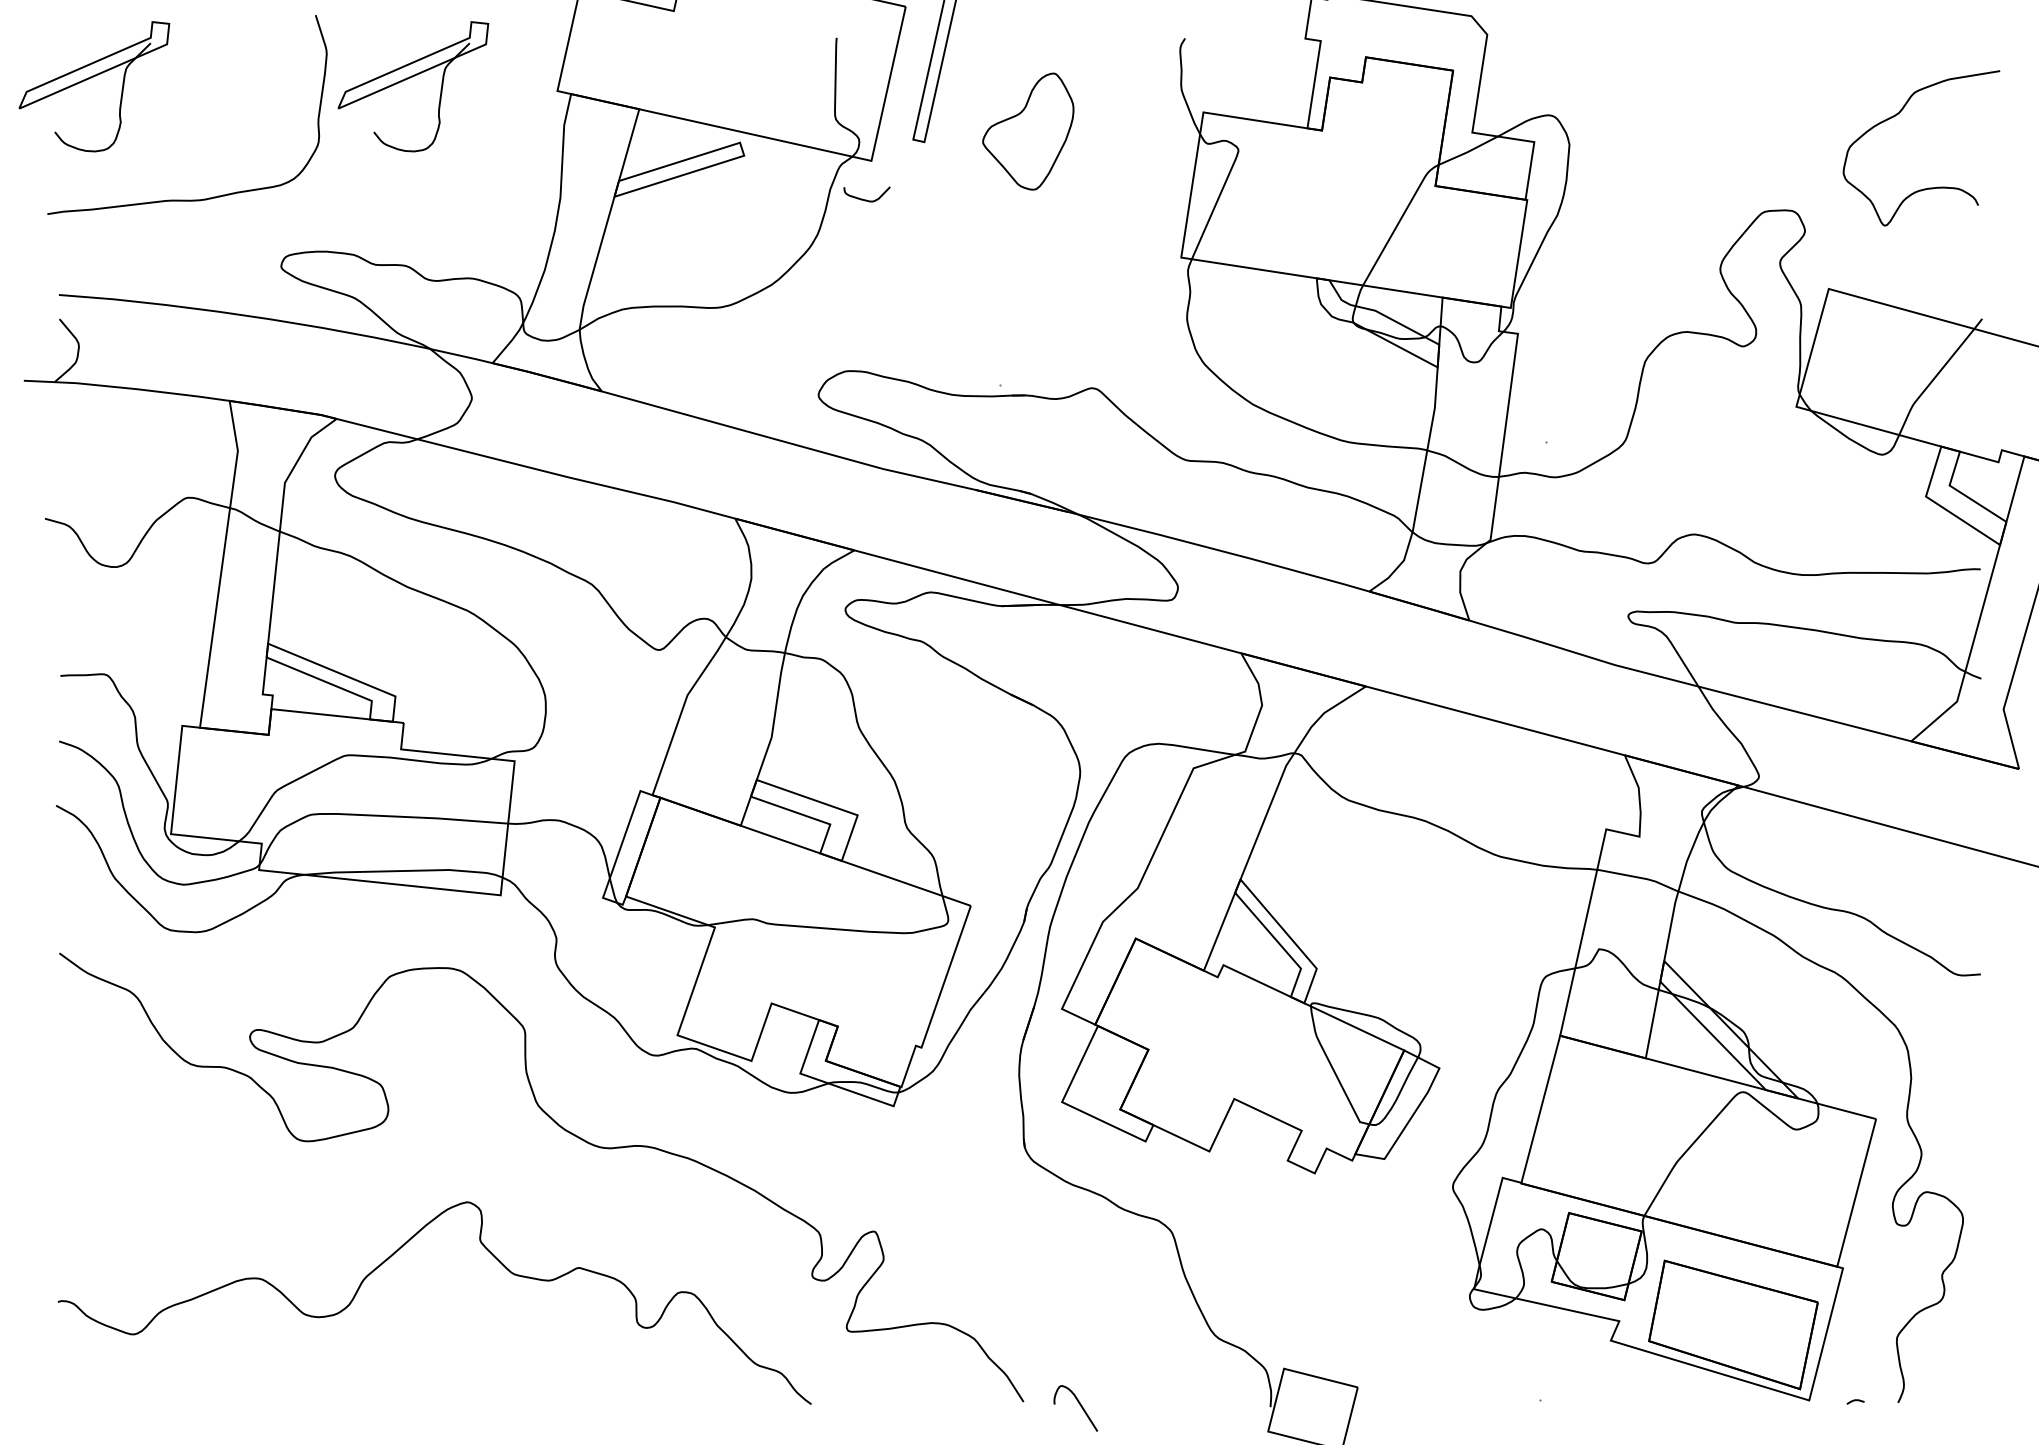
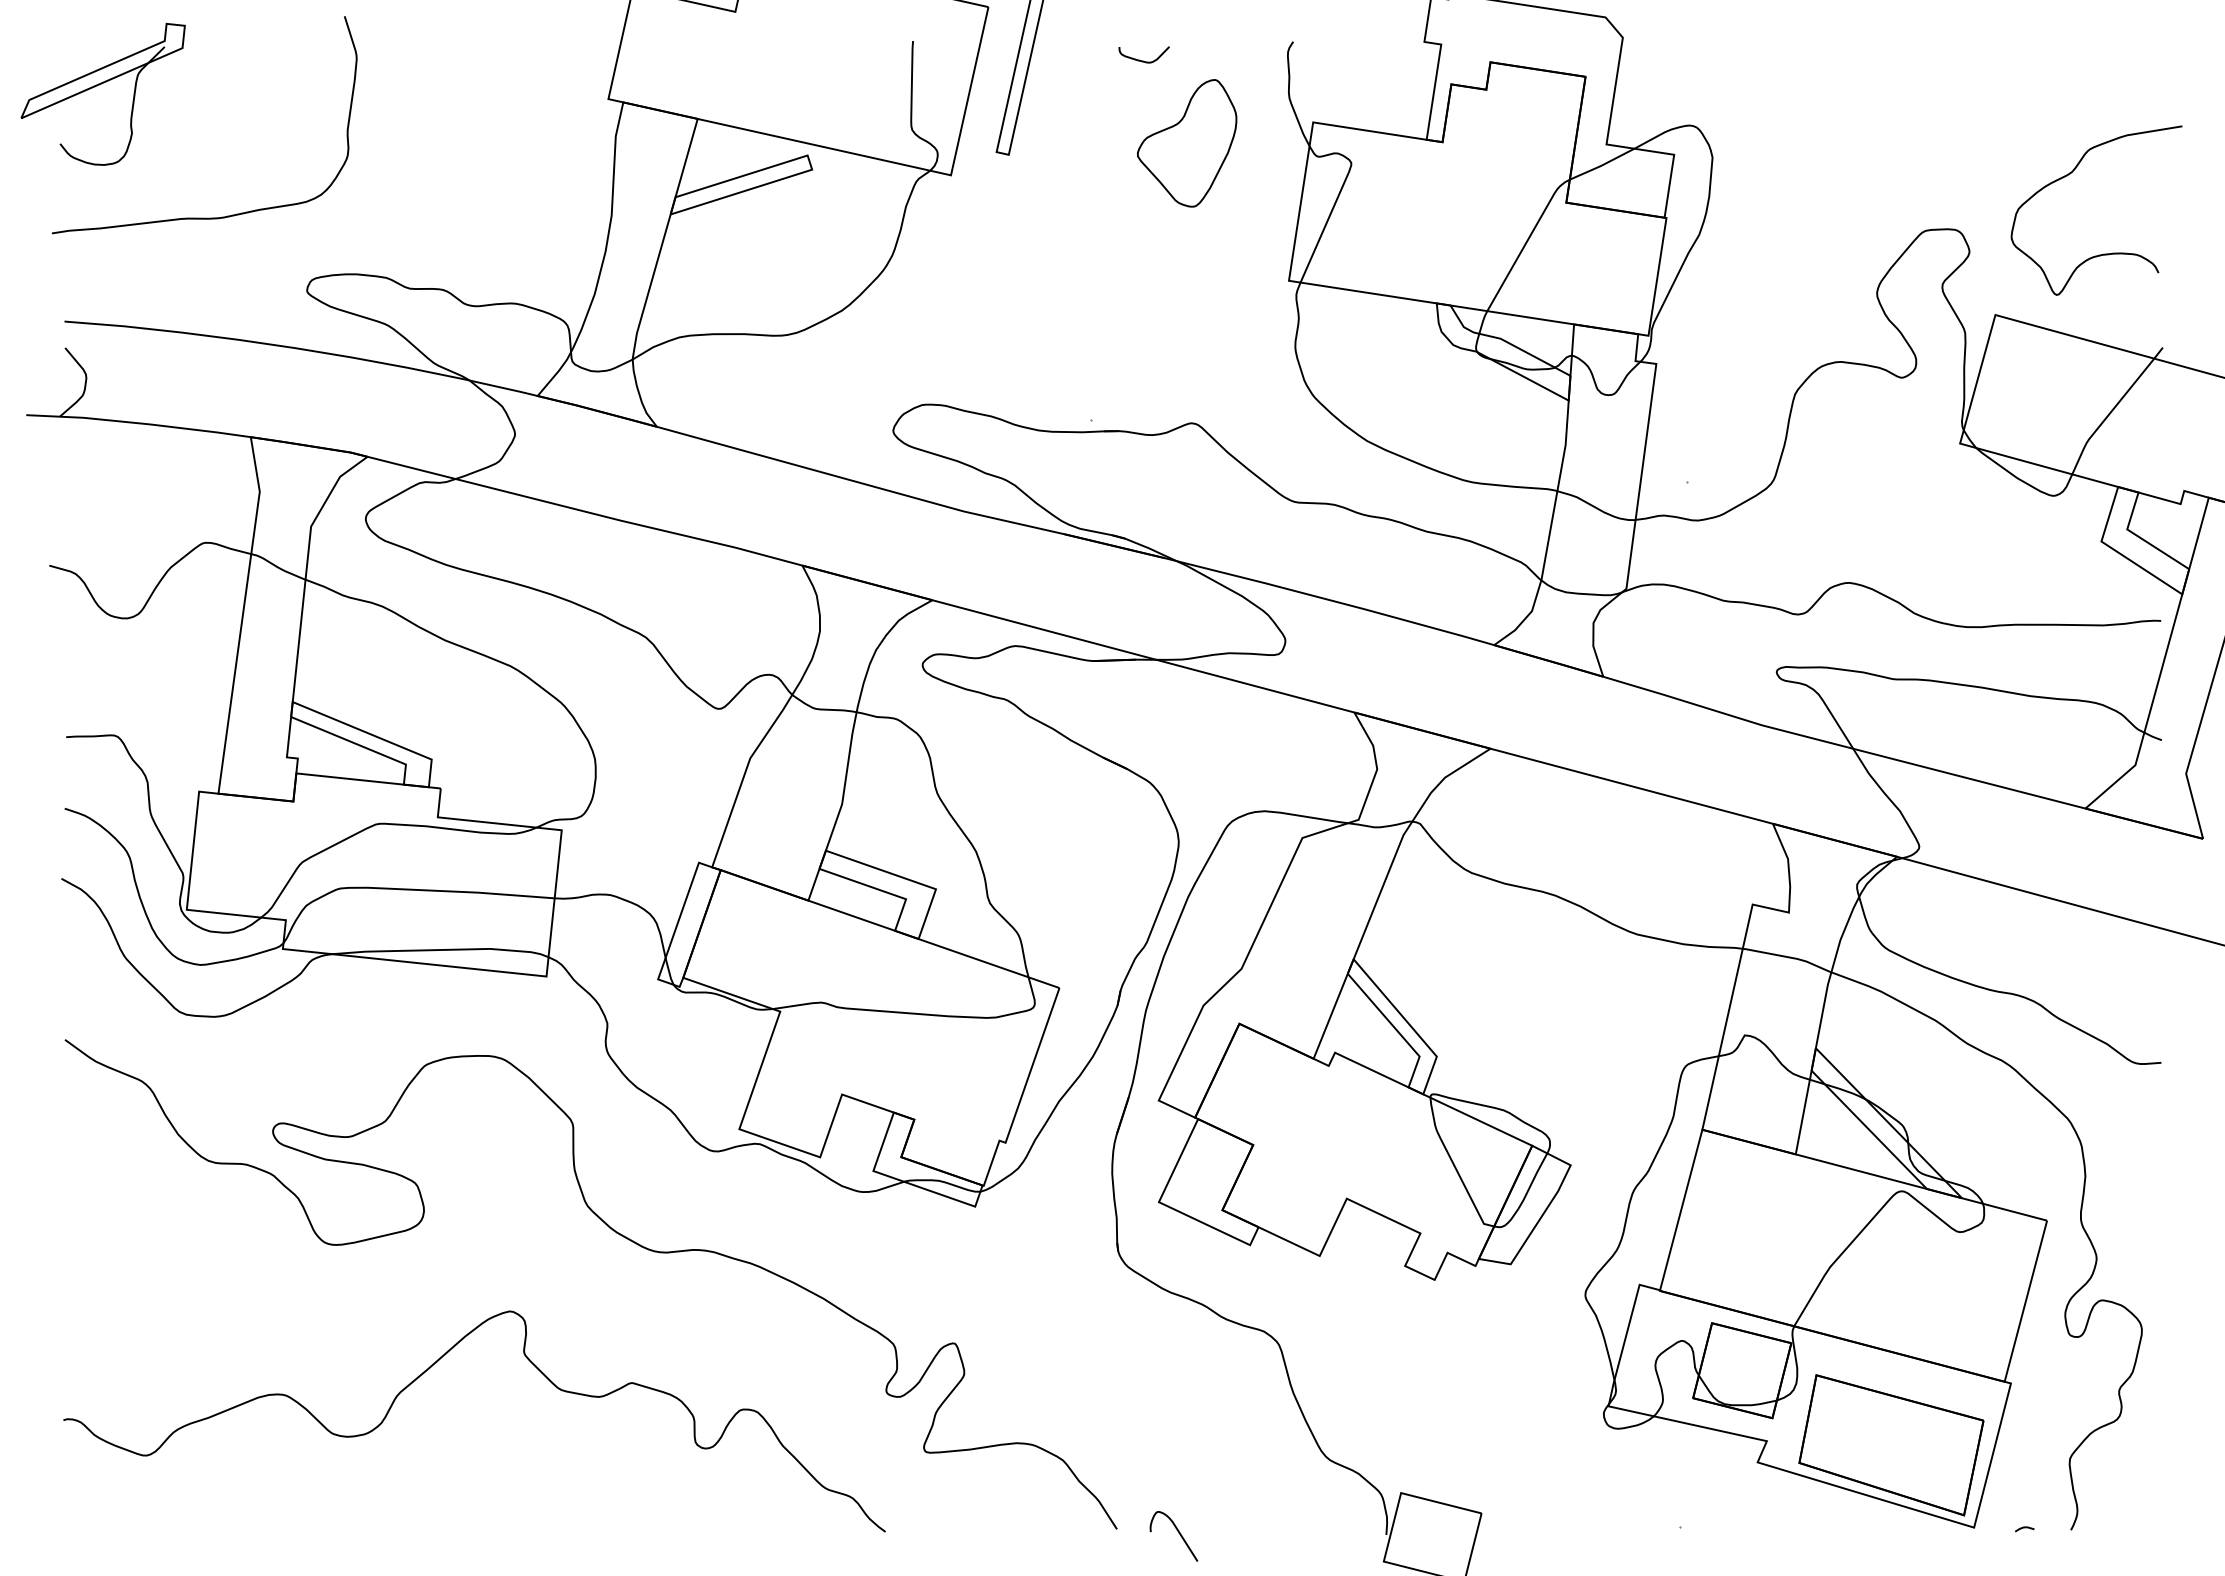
part: (409, 78) -> (447, 85), removed
part: (1028, 131) -> (1187, 143), moved
curve: (1927, 187) -> (2103, 253), moved
curve: (866, 199) -> (1143, 60), moved

